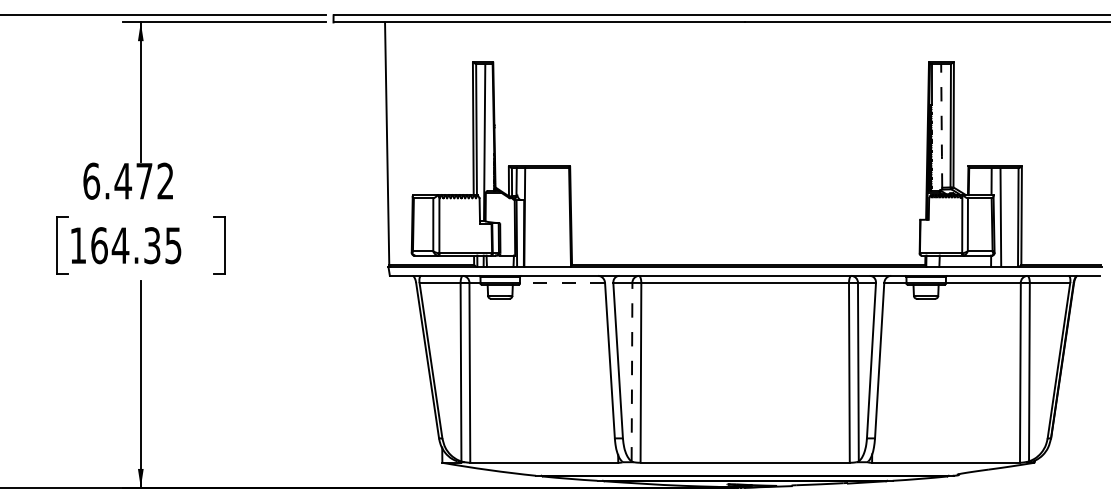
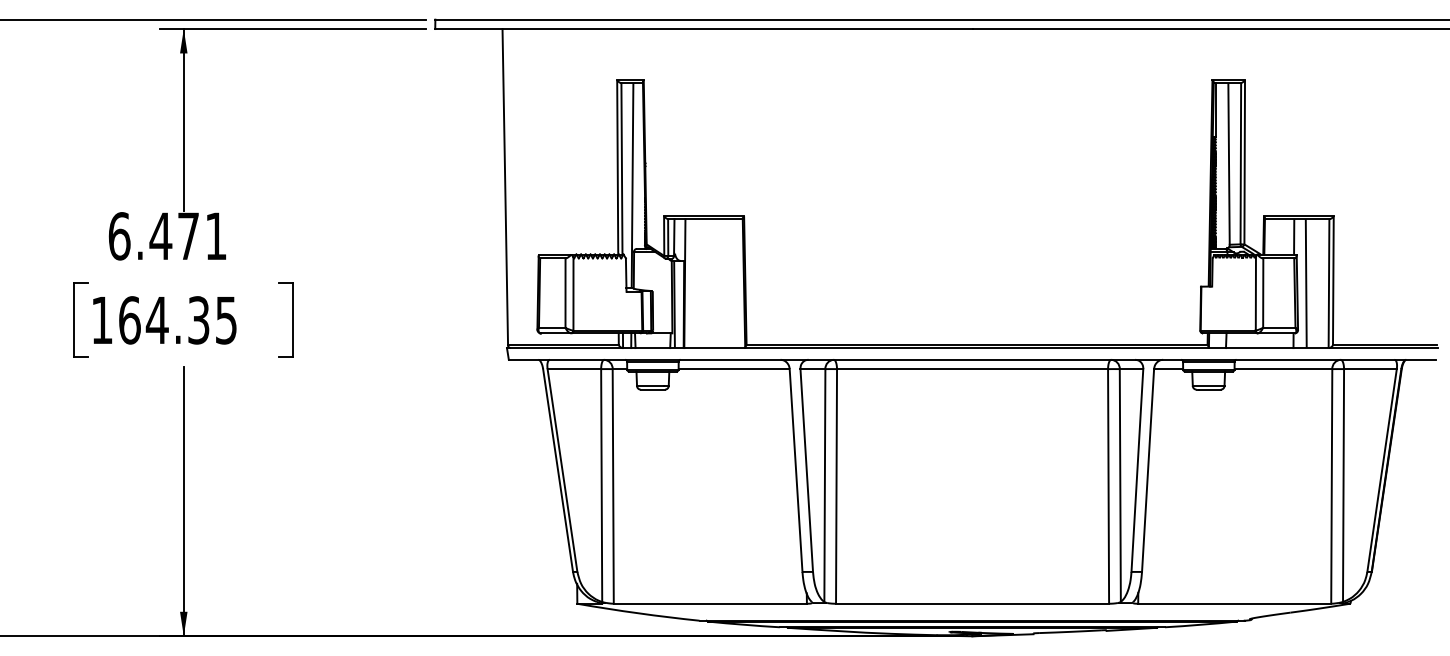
line: (942, 126) -> (1229, 164), dashed -> solid
text: (165, 180) -> (215, 235), 6.472 -> 6.471
line: (562, 283) -> (733, 369), dashed -> solid
line: (631, 372) -> (824, 485), dashed -> solid

